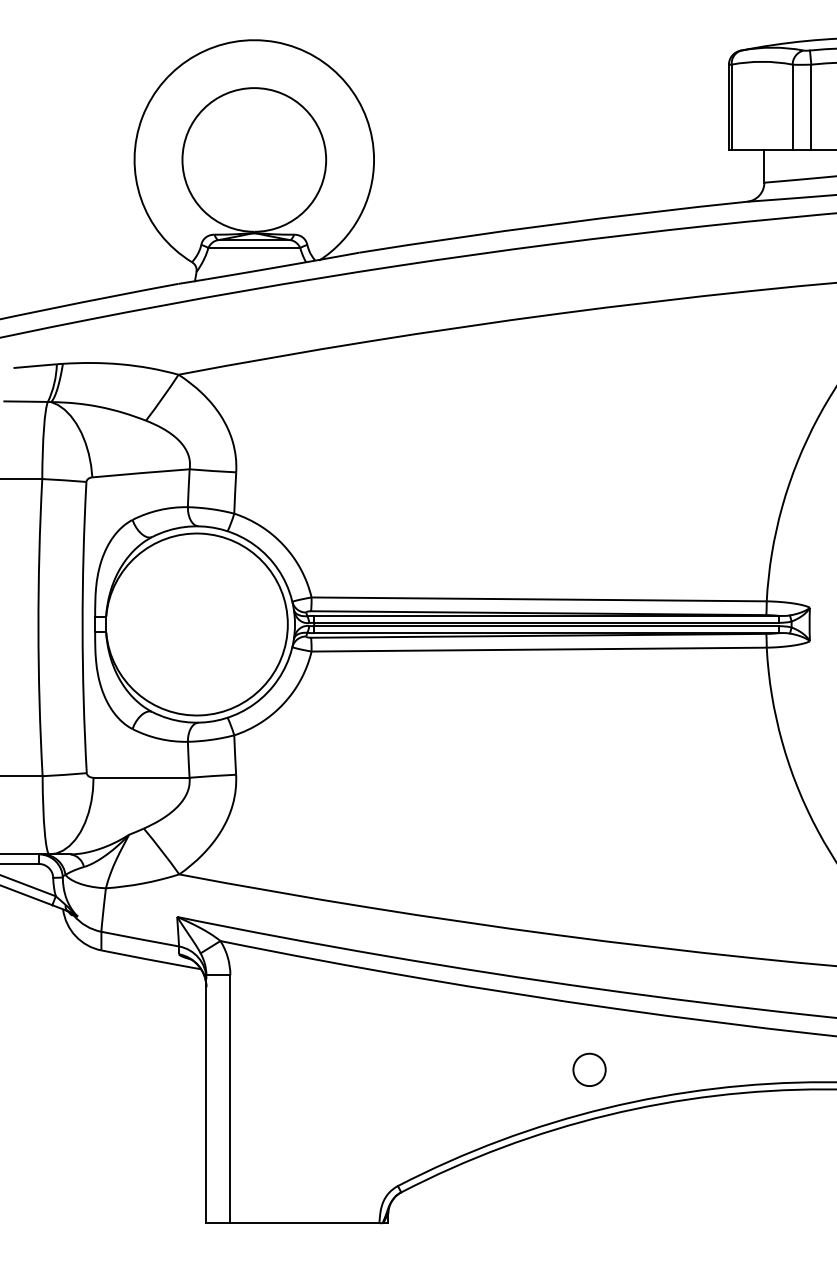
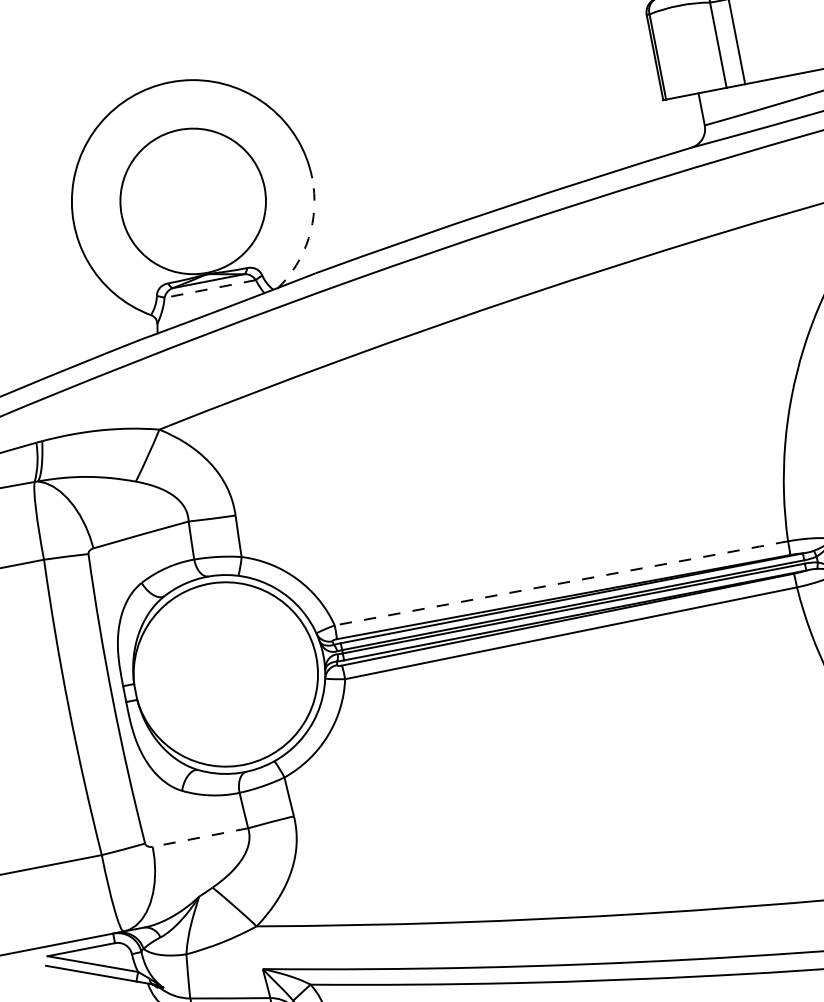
arc: (359, 217) -> (308, 238), solid -> dashed
line: (254, 248) -> (210, 289), solid -> dashed
line: (540, 599) -> (562, 583), solid -> dashed
line: (141, 777) -> (200, 837), solid -> dashed

